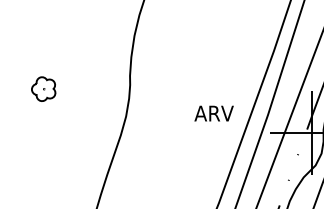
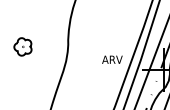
part: (43, 88) -> (22, 46), size x1.4

